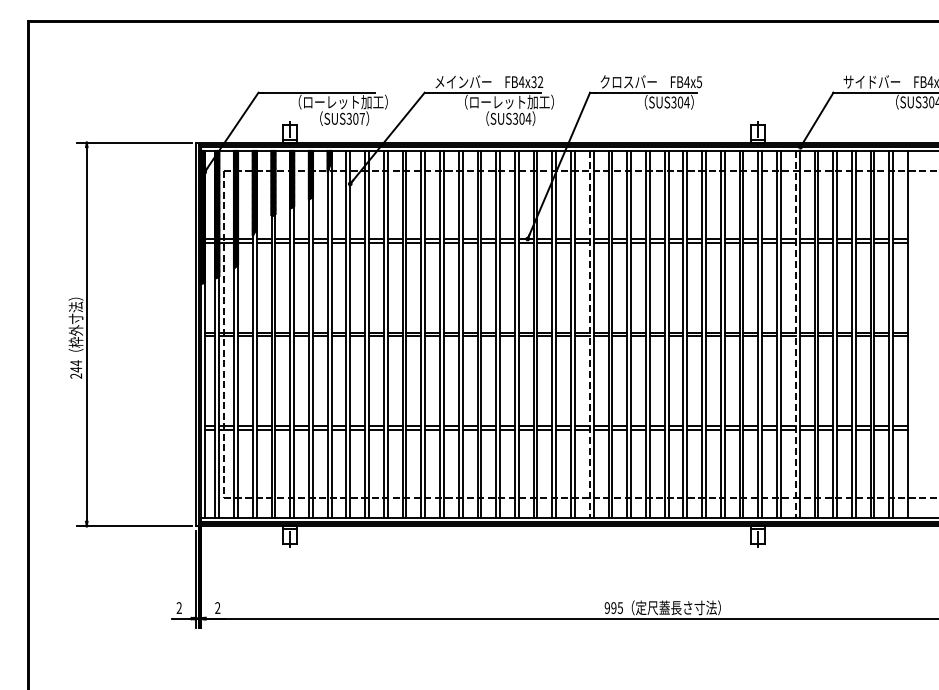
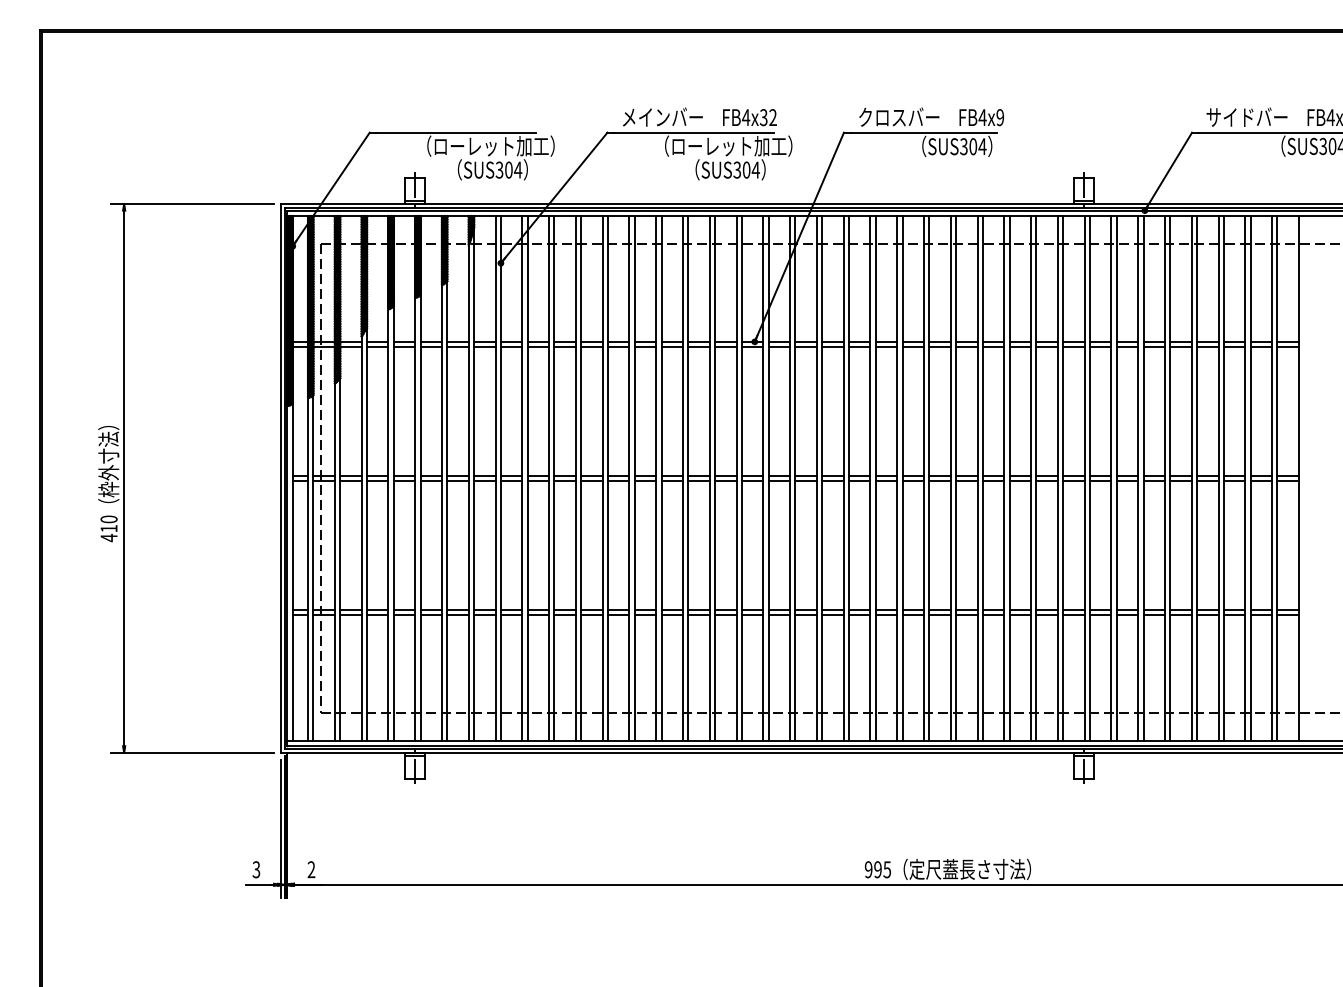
text: (698, 81) -> (999, 116), FB4x5 -> FB4x9
text: (362, 118) -> (518, 169), SUS307 -> SUS304
line: (589, 334) -> (843, 478), dashed -> solid
line: (795, 334) -> (1137, 478), dashed -> solid
text: (76, 369) -> (109, 528), 244 -> 410
text: (178, 608) -> (255, 870), 2 -> 3

